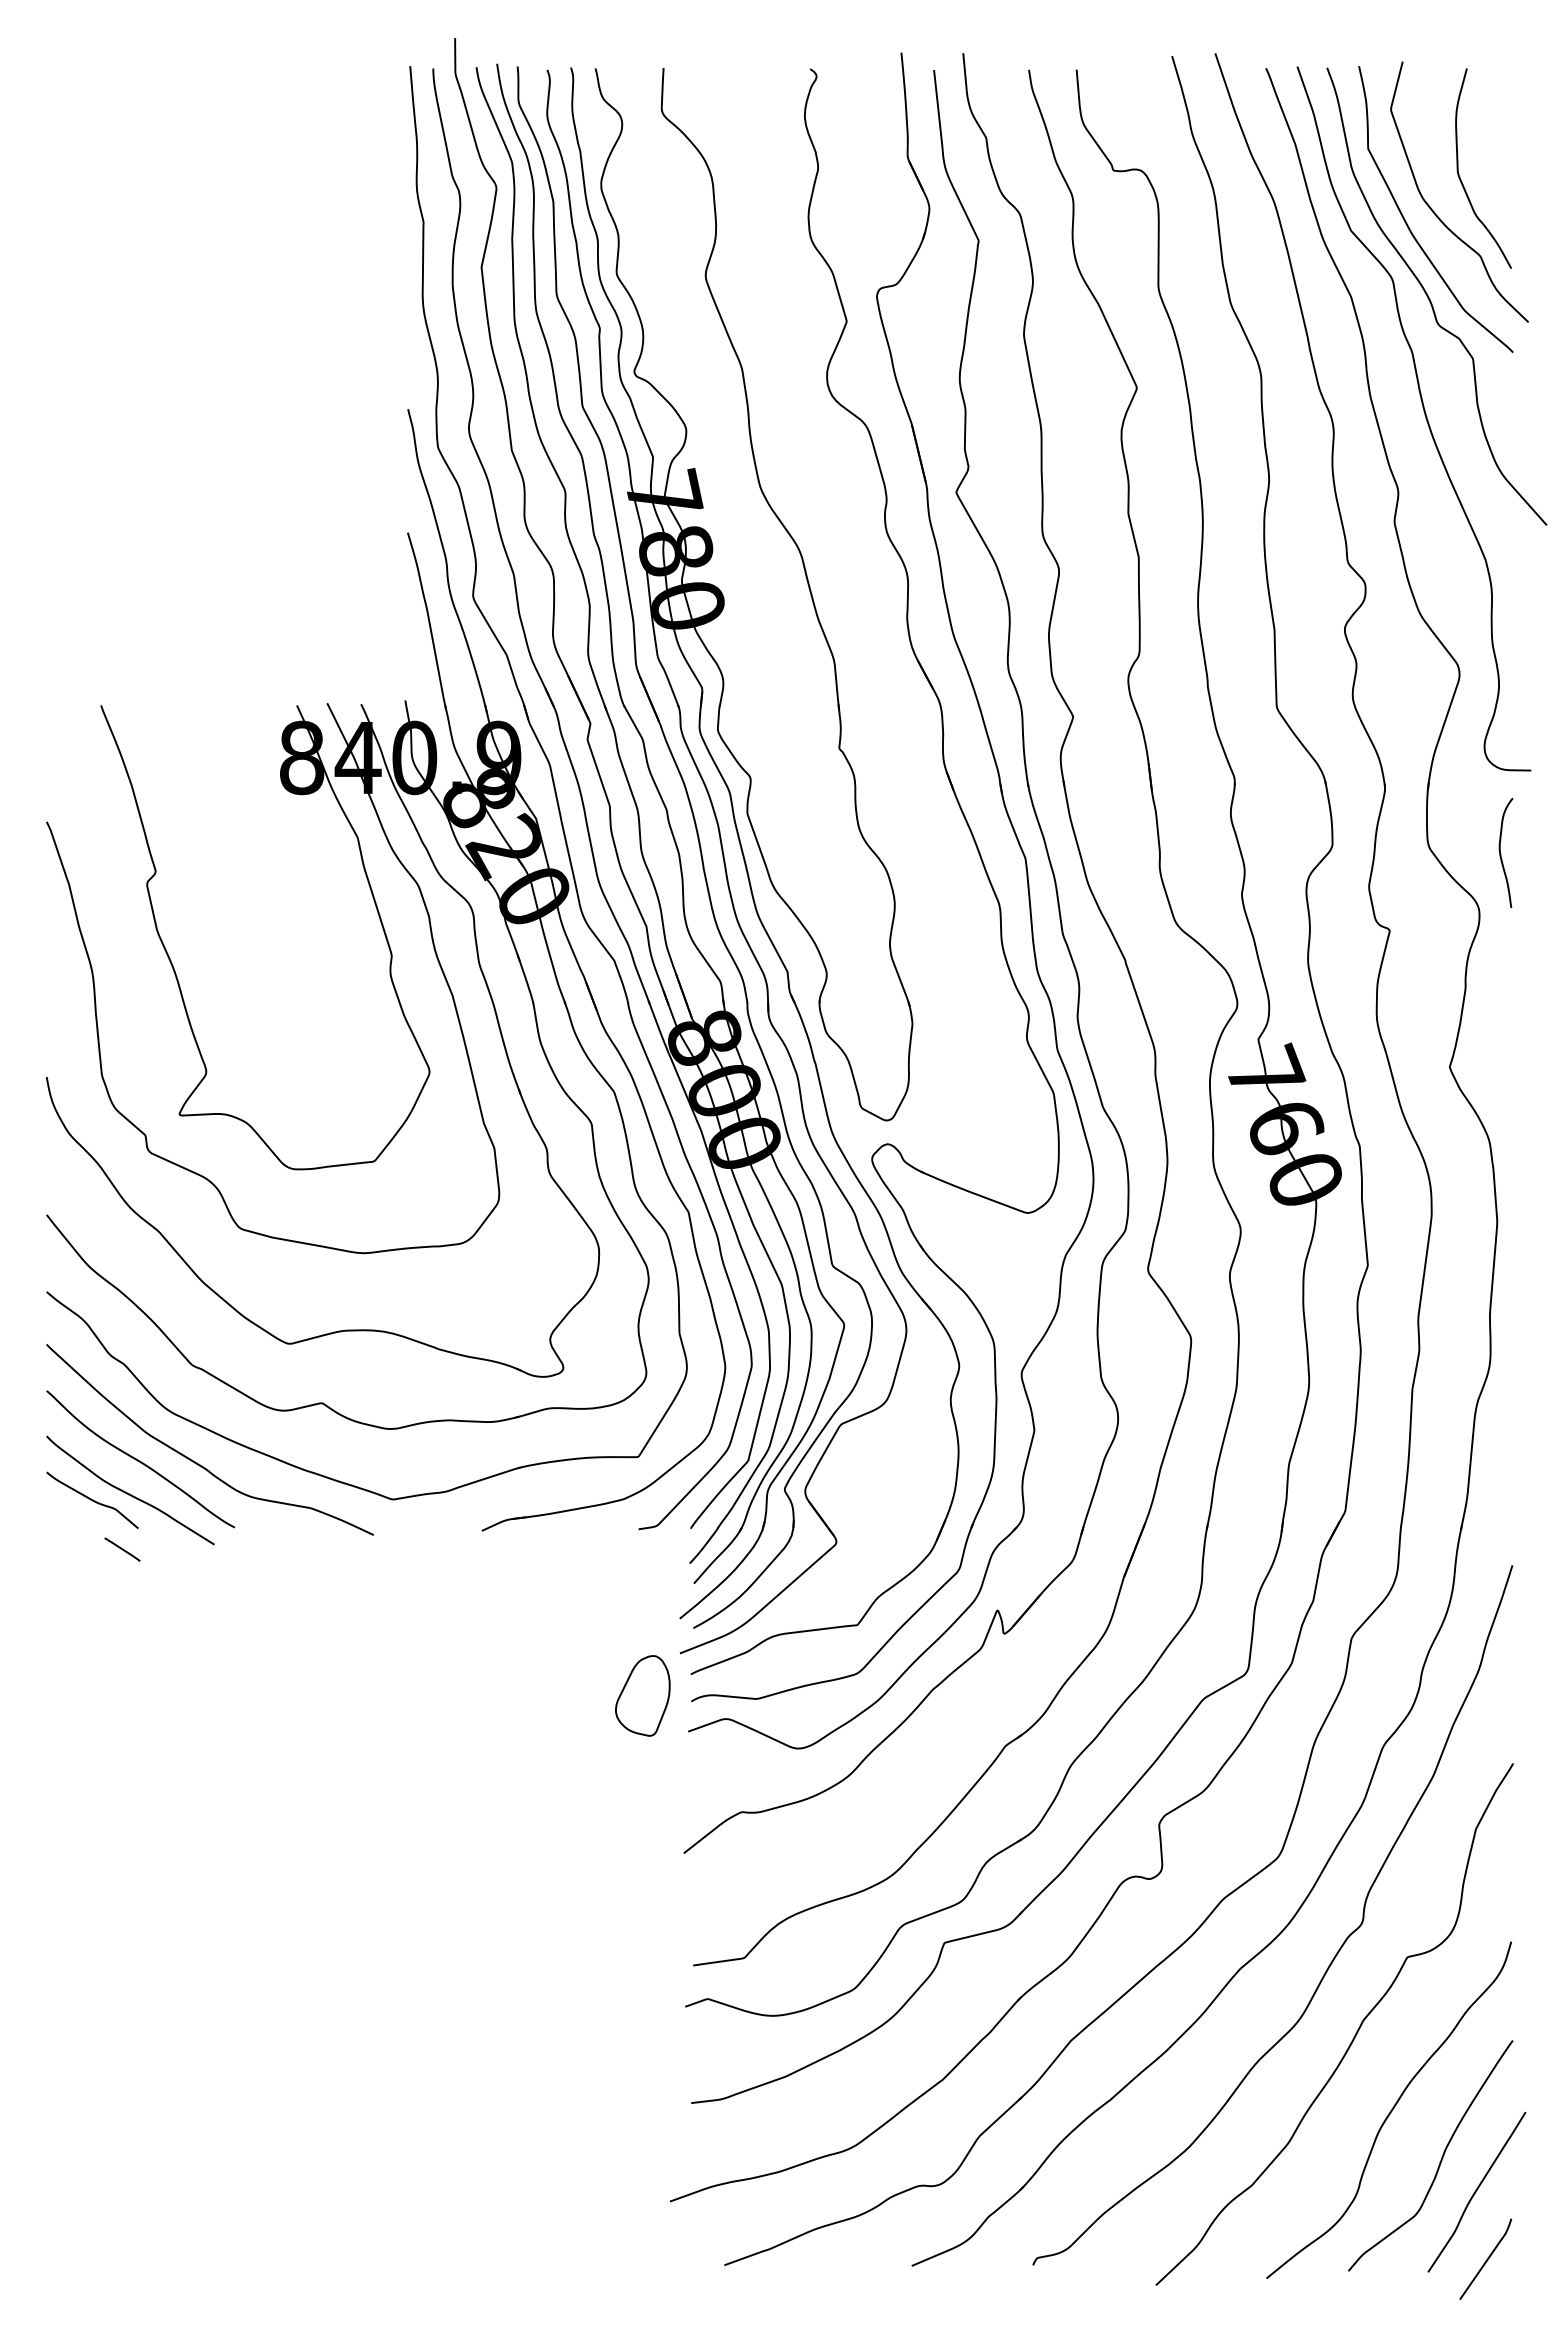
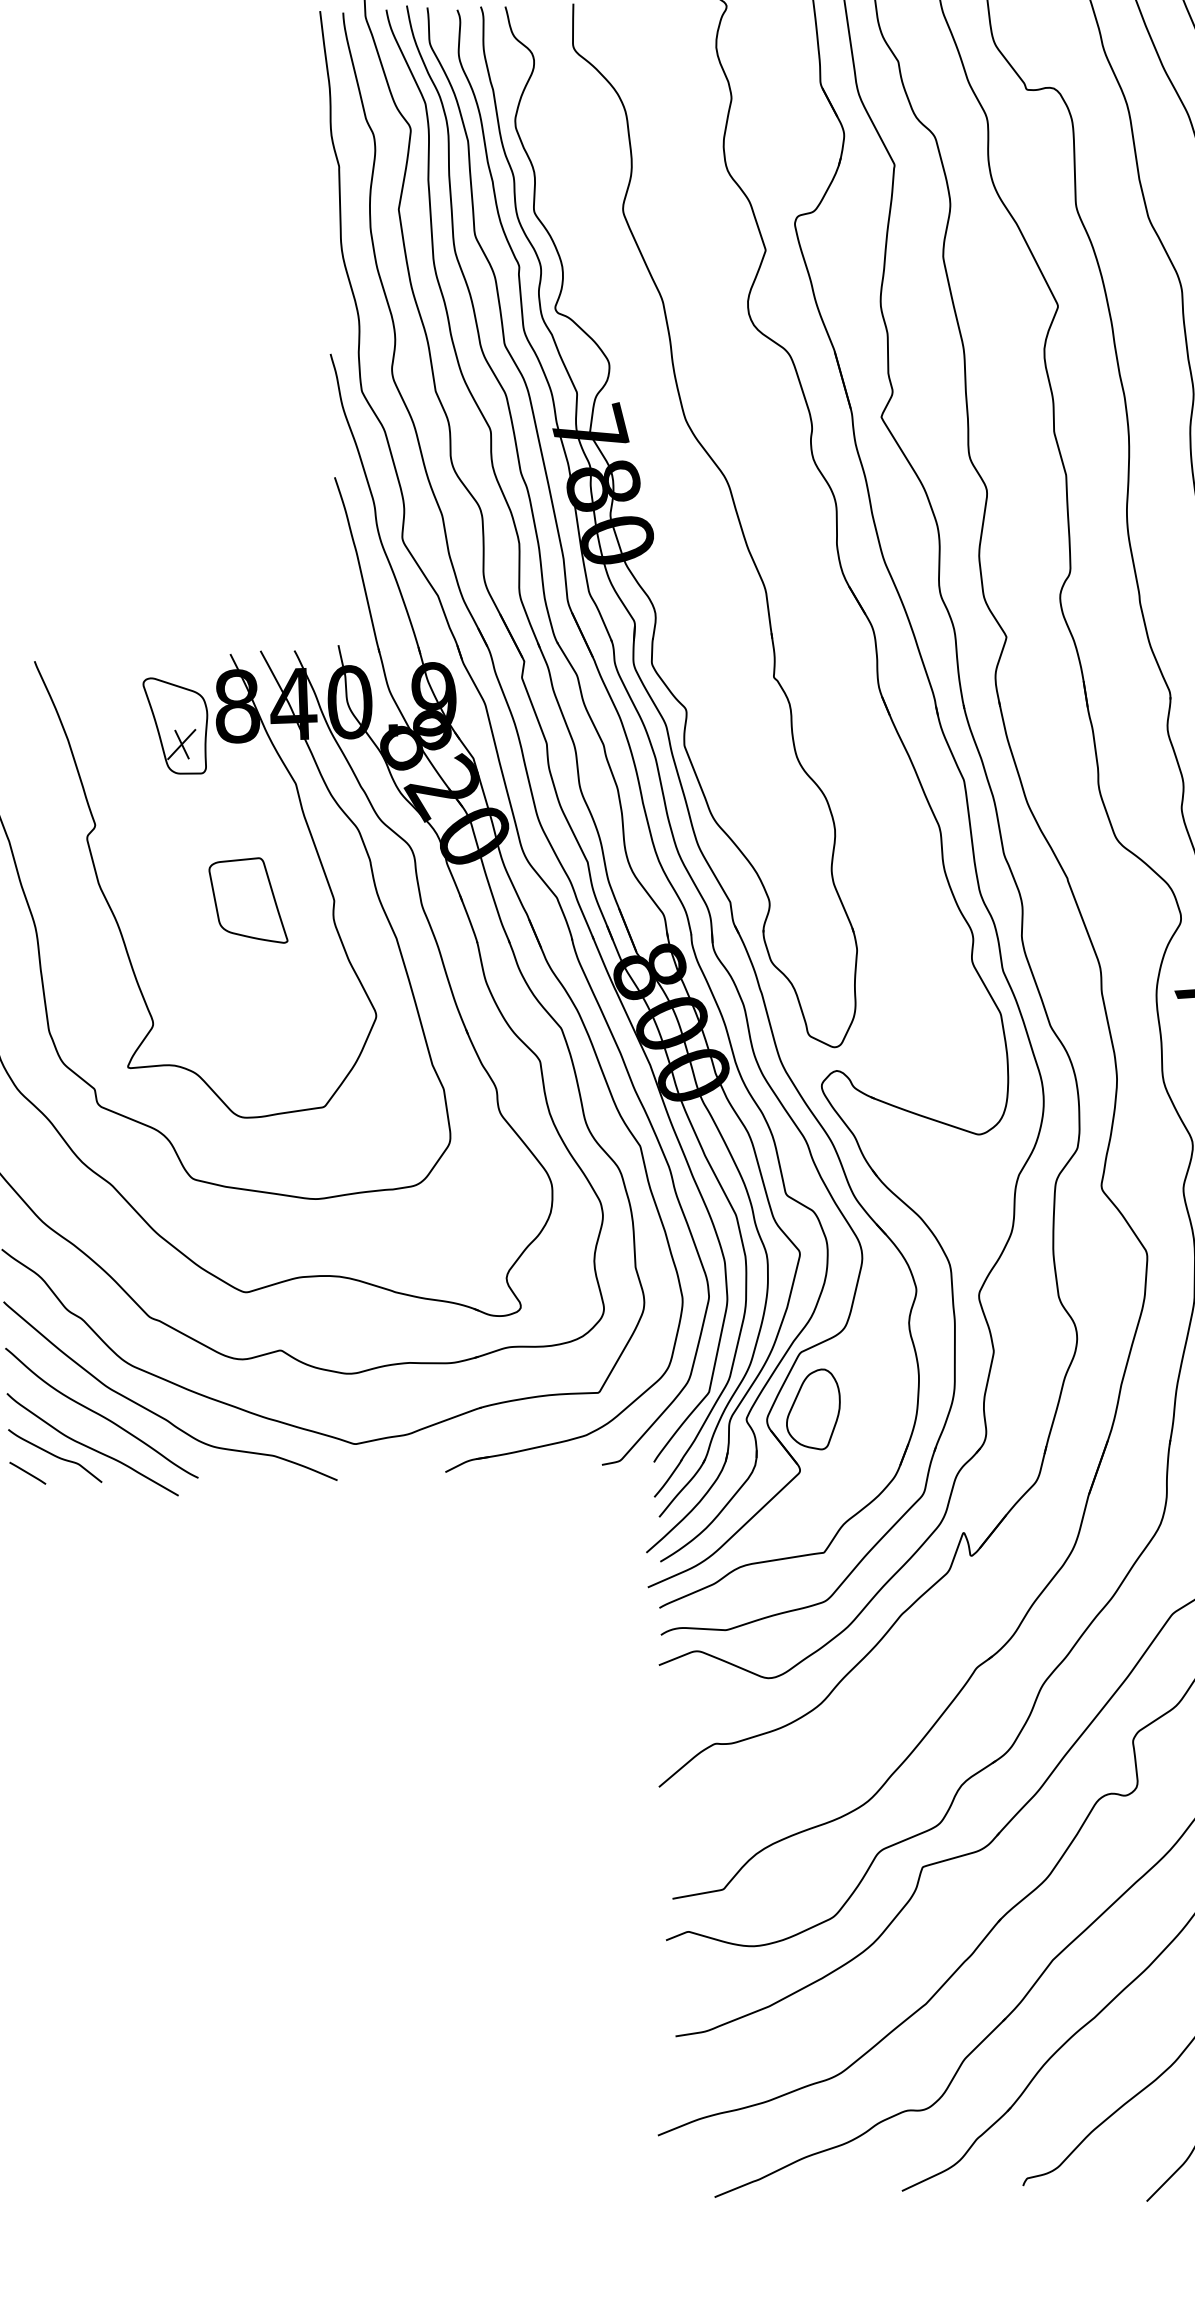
part: (240, 774) -> (176, 725), added
part: (305, 952) -> (247, 900), added
line: (122, 1549) -> (27, 1473), moved
part: (642, 1695) -> (812, 1409), moved

